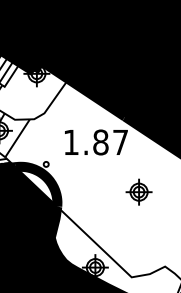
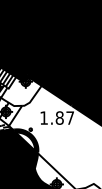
part: (139, 192) -> (80, 144), removed

